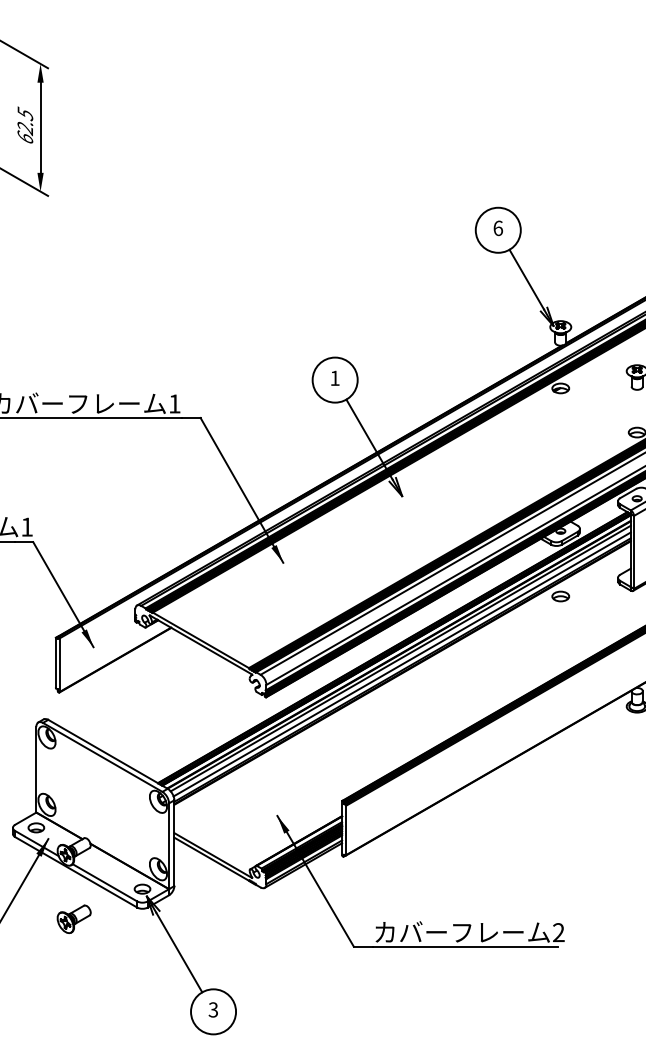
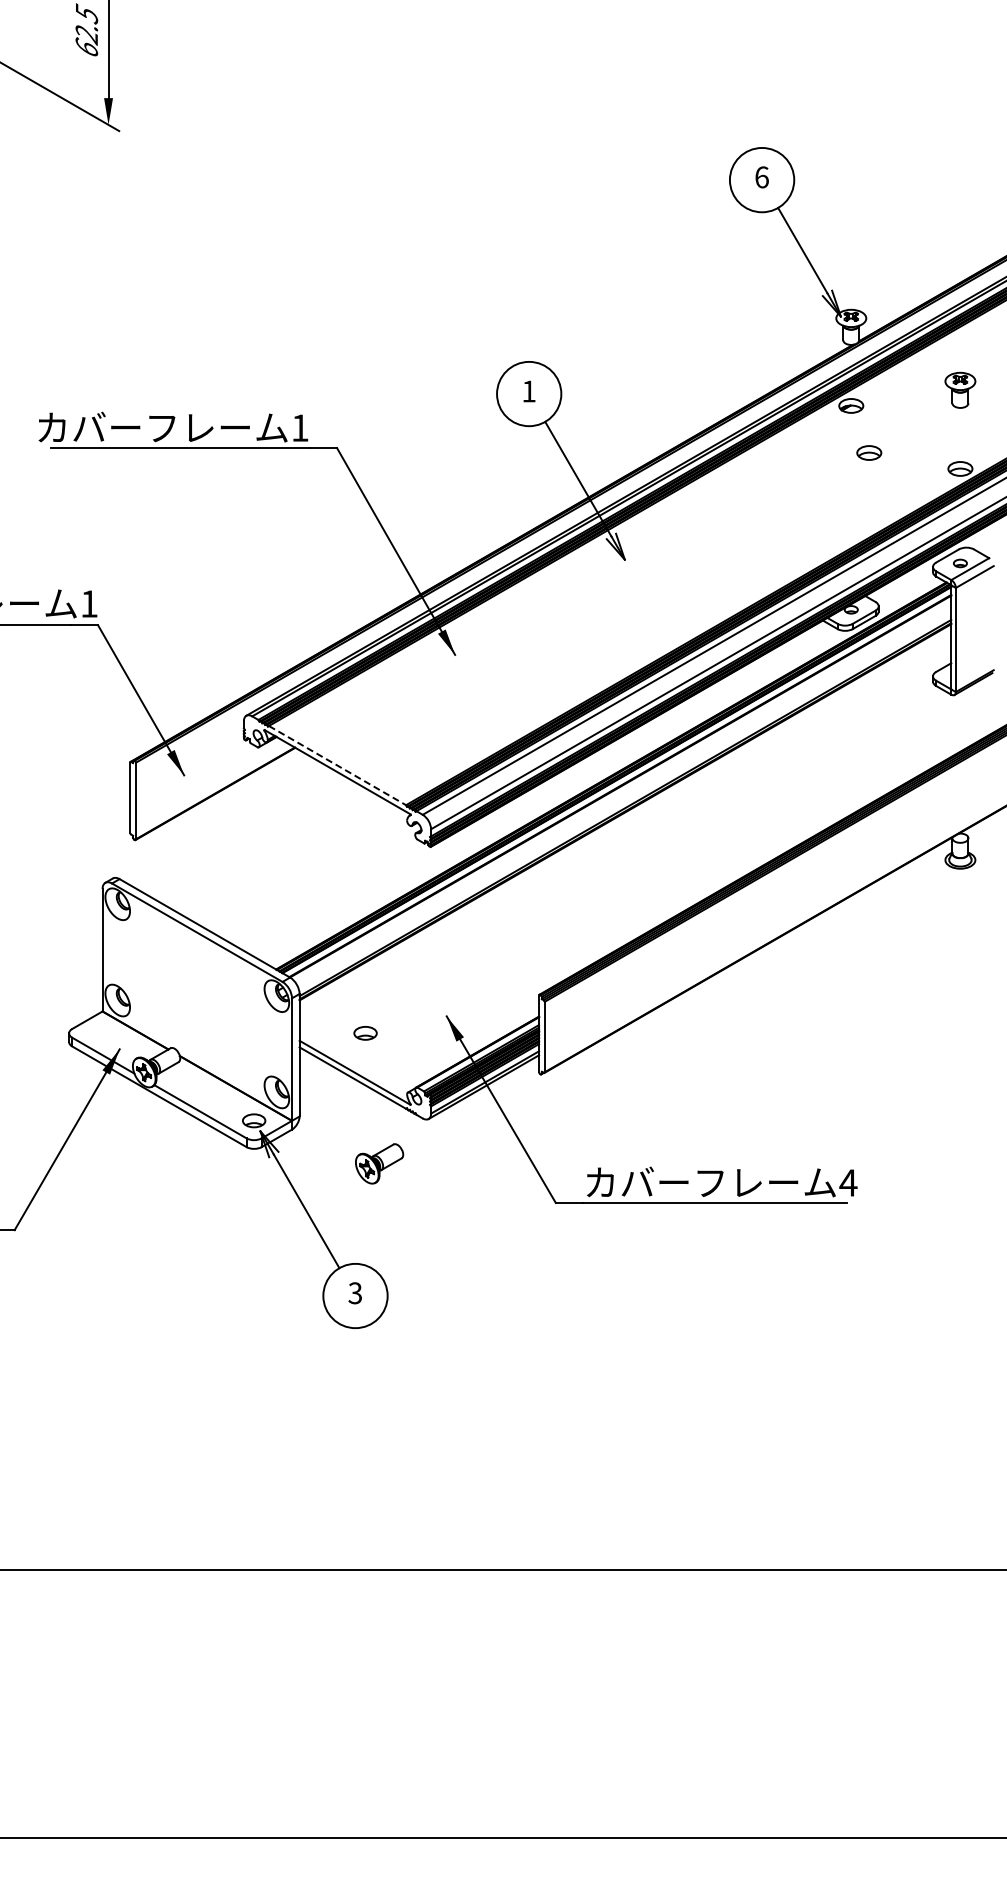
part: (560, 596) -> (869, 452), moved
line: (200, 640) -> (337, 765), solid -> dashed
line: (400, 658) -> (622, 791), removed
line: (401, 664) -> (624, 799), removed
part: (36, 827) -> (365, 1033), moved
part: (74, 919) -> (379, 1163), moved
text: (558, 932) -> (848, 1182), 2 -> 4

